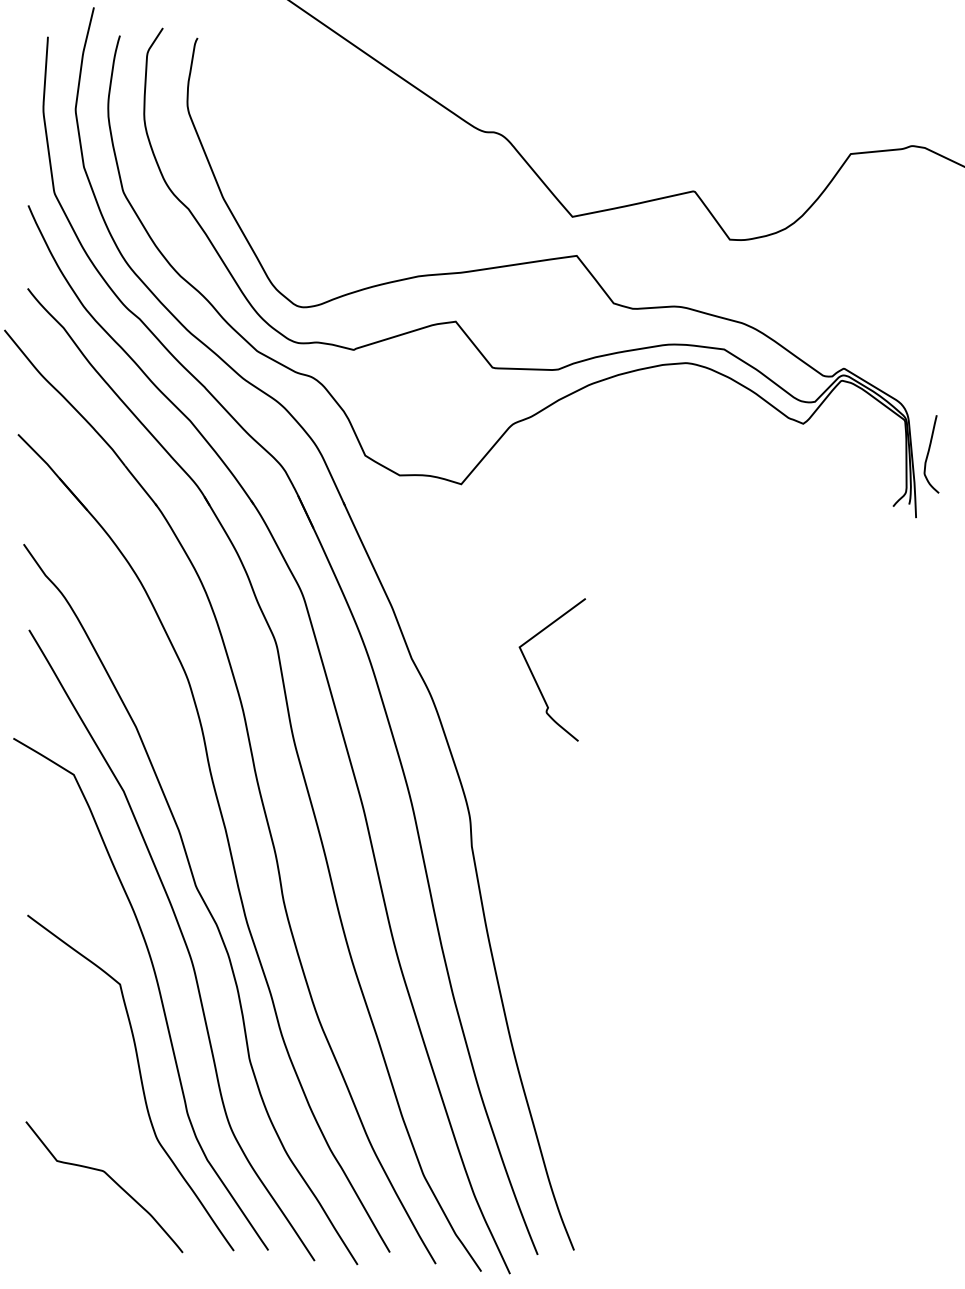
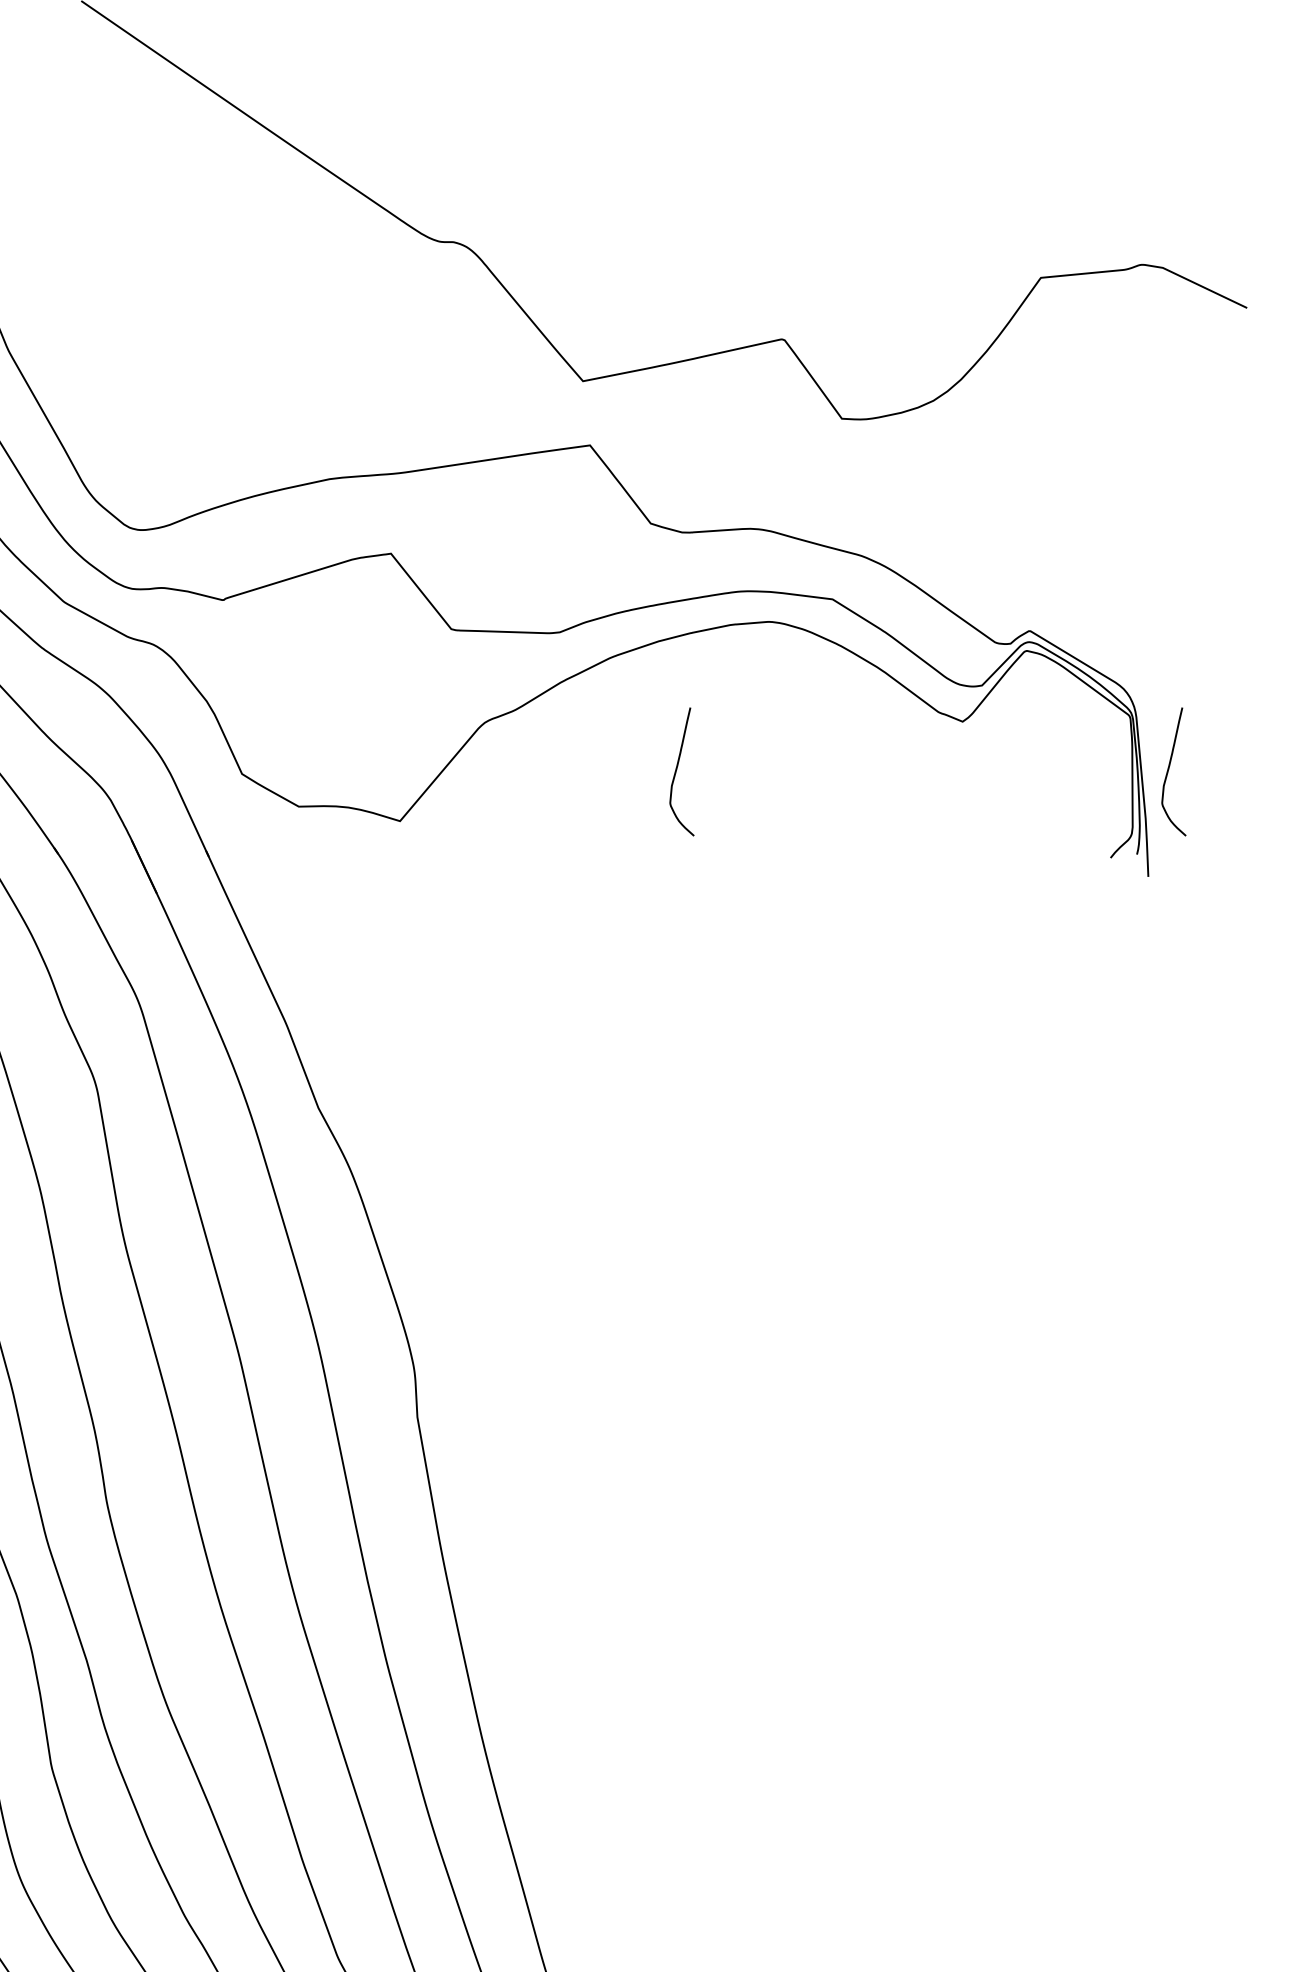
curve: (630, 452) -> (678, 768), added
curve: (535, 678) -> (522, 1140), removed

